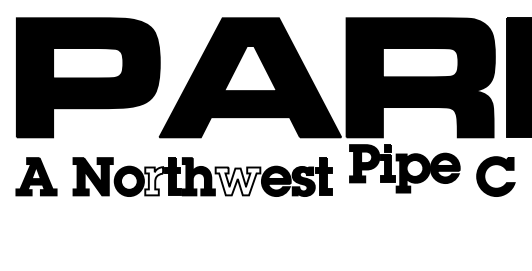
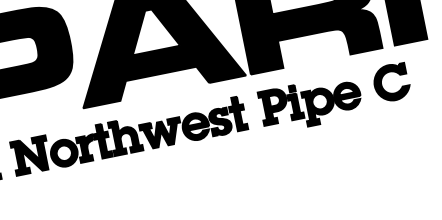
part: (404, 168) -> (310, 103), moved
fill: (154, 181) -> (86, 148), added
fill: (237, 181) -> (161, 133), added

